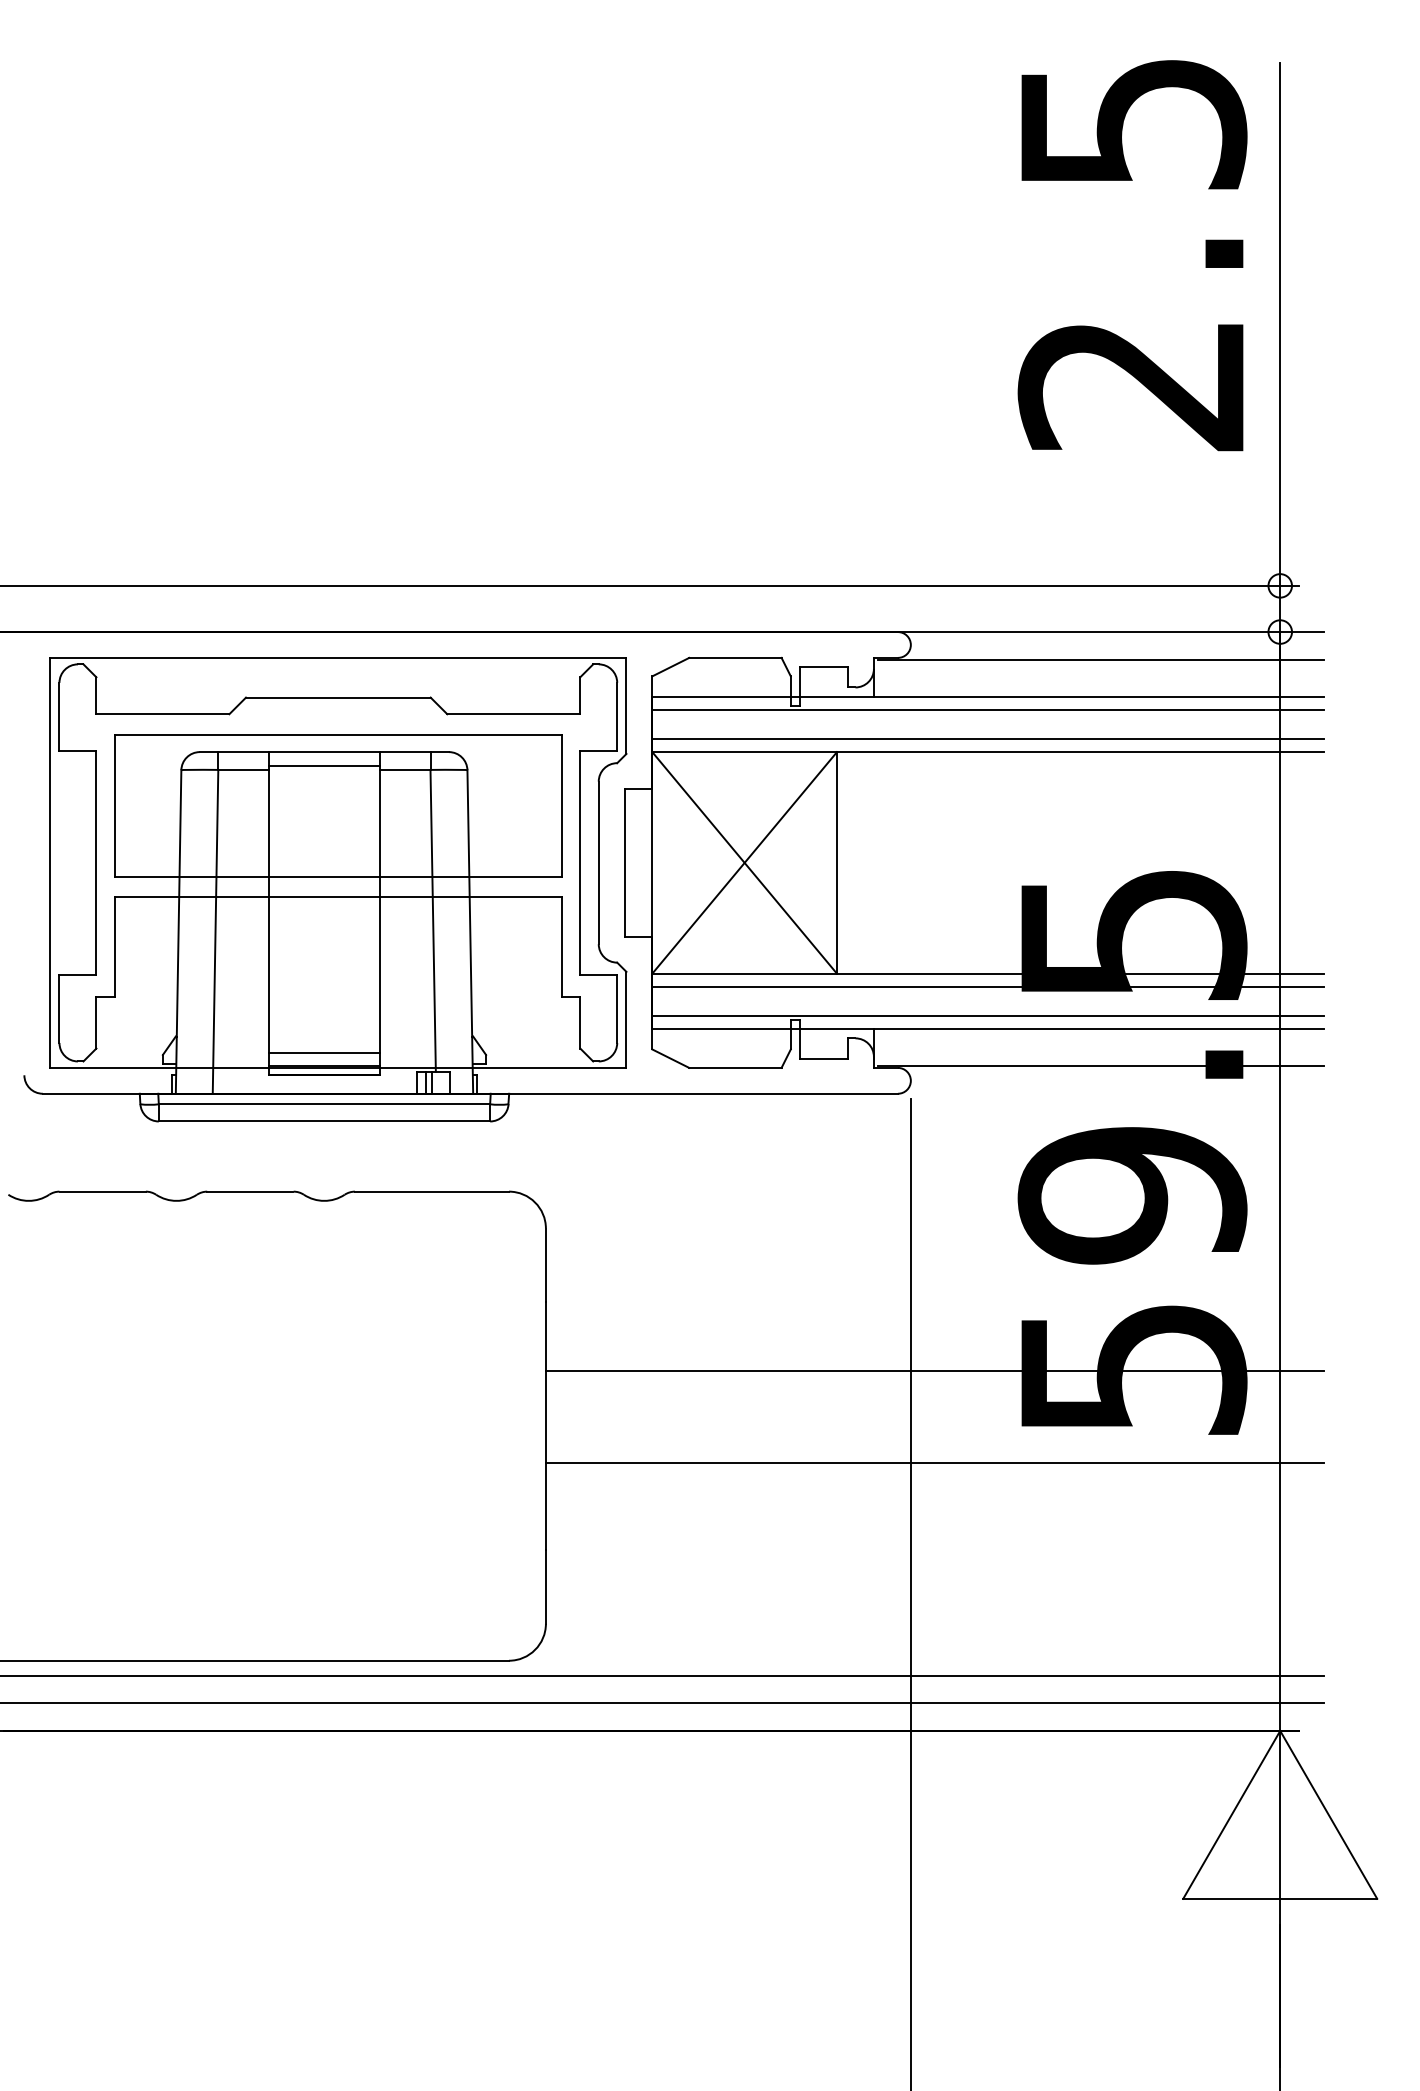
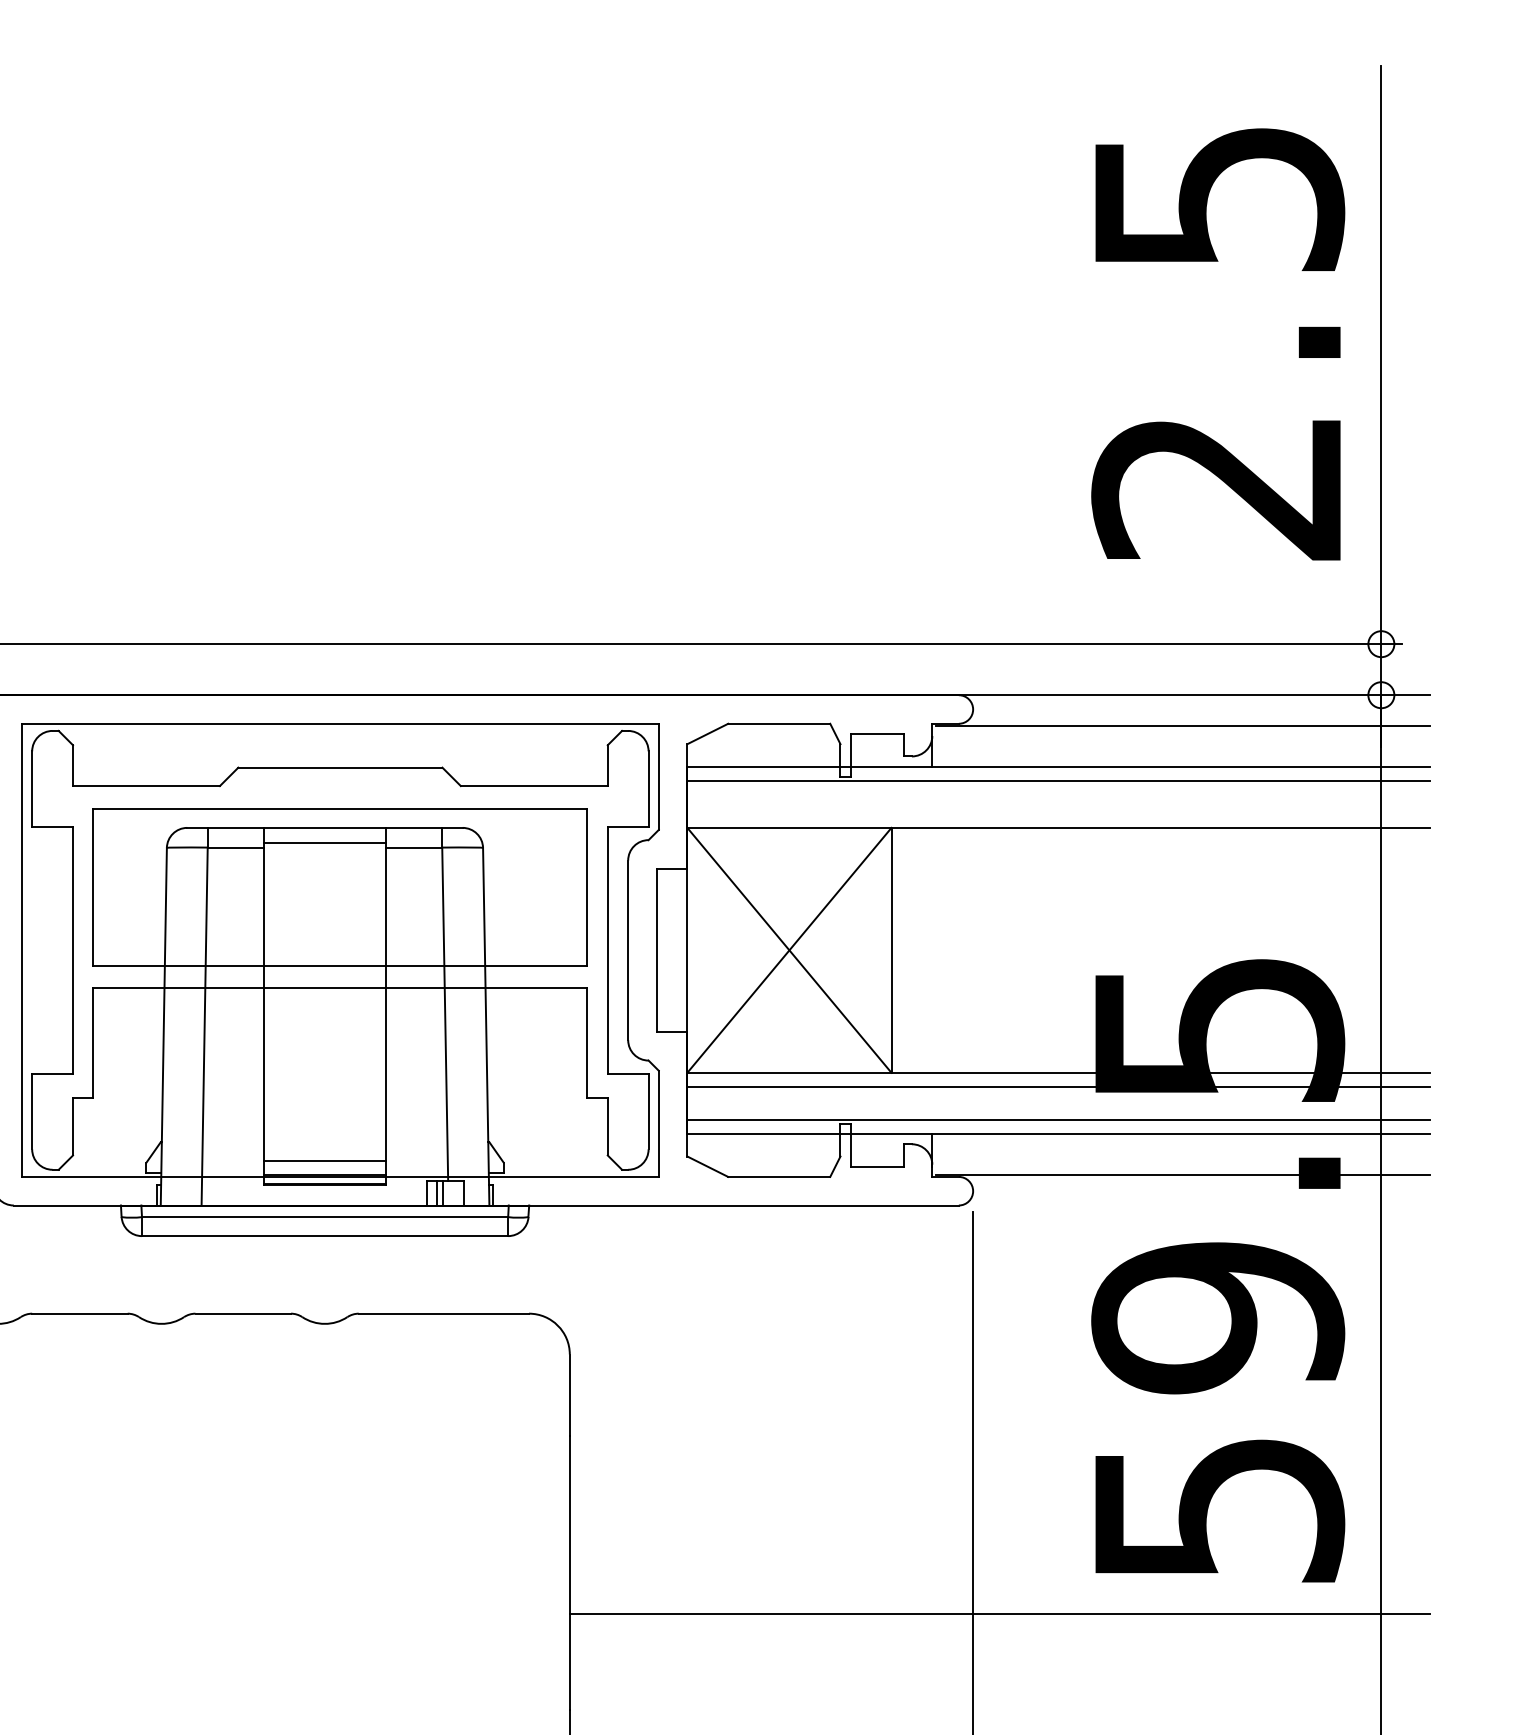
text: (1132, 255) -> (1218, 344), moved
line: (988, 739) -> (1058, 813), removed
line: (934, 1370) -> (999, 1511), removed

